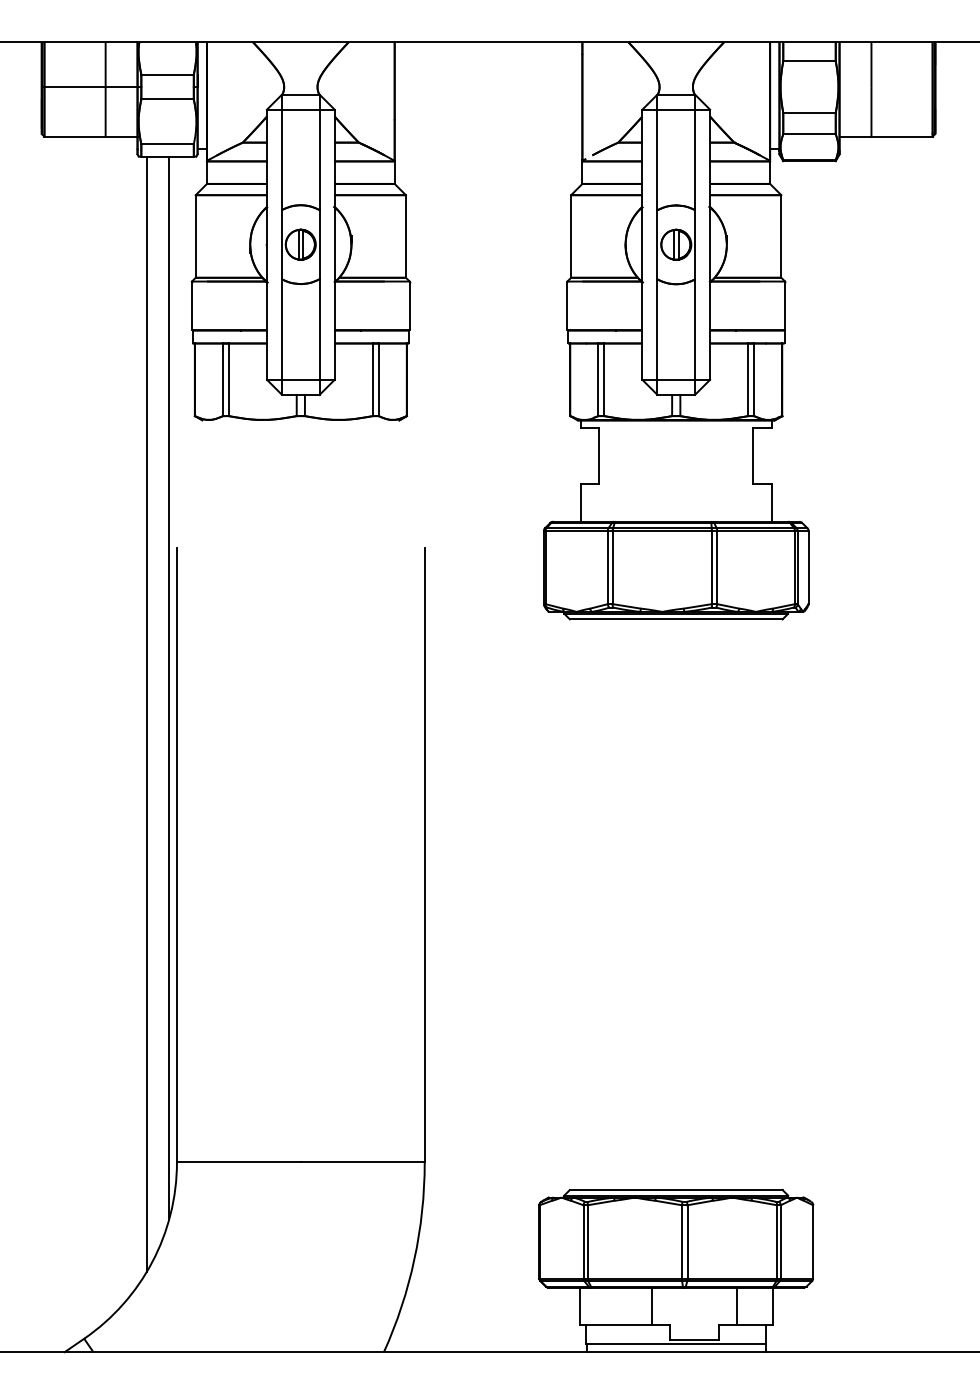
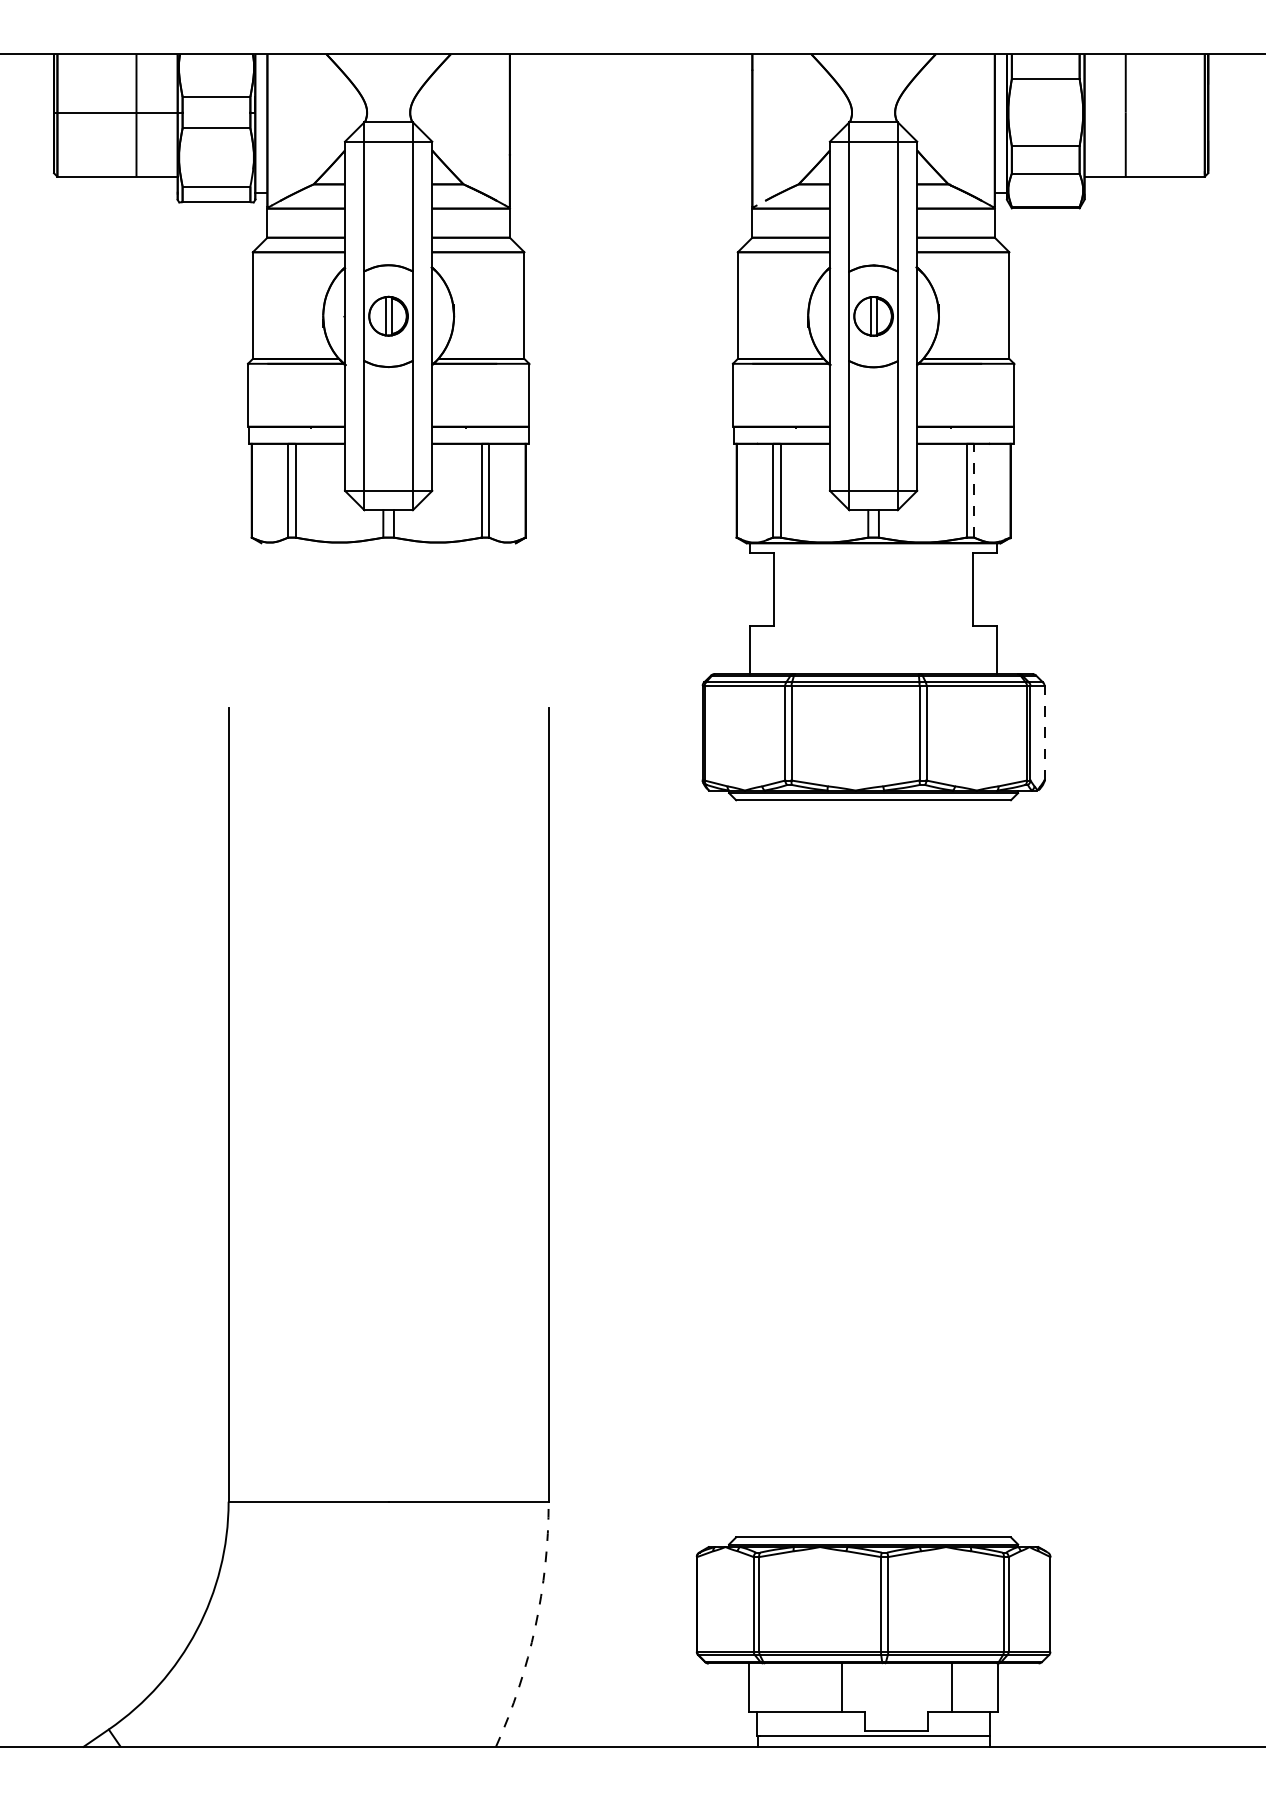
line: (754, 379) -> (974, 490), solid -> dashed
line: (808, 567) -> (1044, 733), solid -> dashed
line: (169, 687) -> (218, 888), removed
line: (146, 713) -> (189, 921), removed
arc: (414, 1259) -> (535, 1627), solid -> dashed

